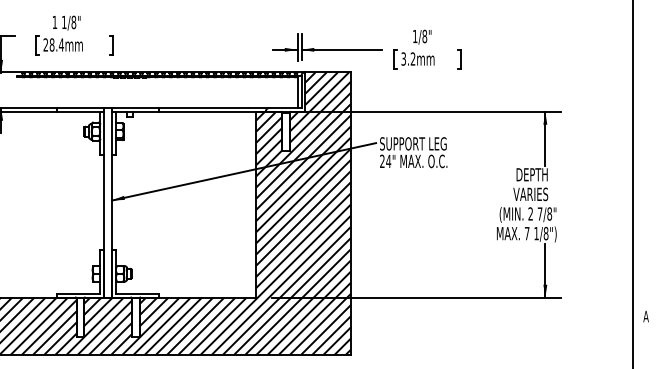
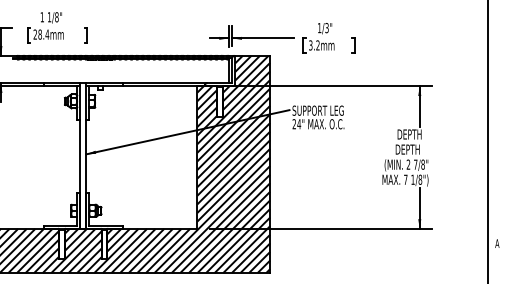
text: (424, 37) -> (326, 28), 1/8" -> 1/3"
text: (530, 194) -> (408, 149), VARIES -> DEPTH

